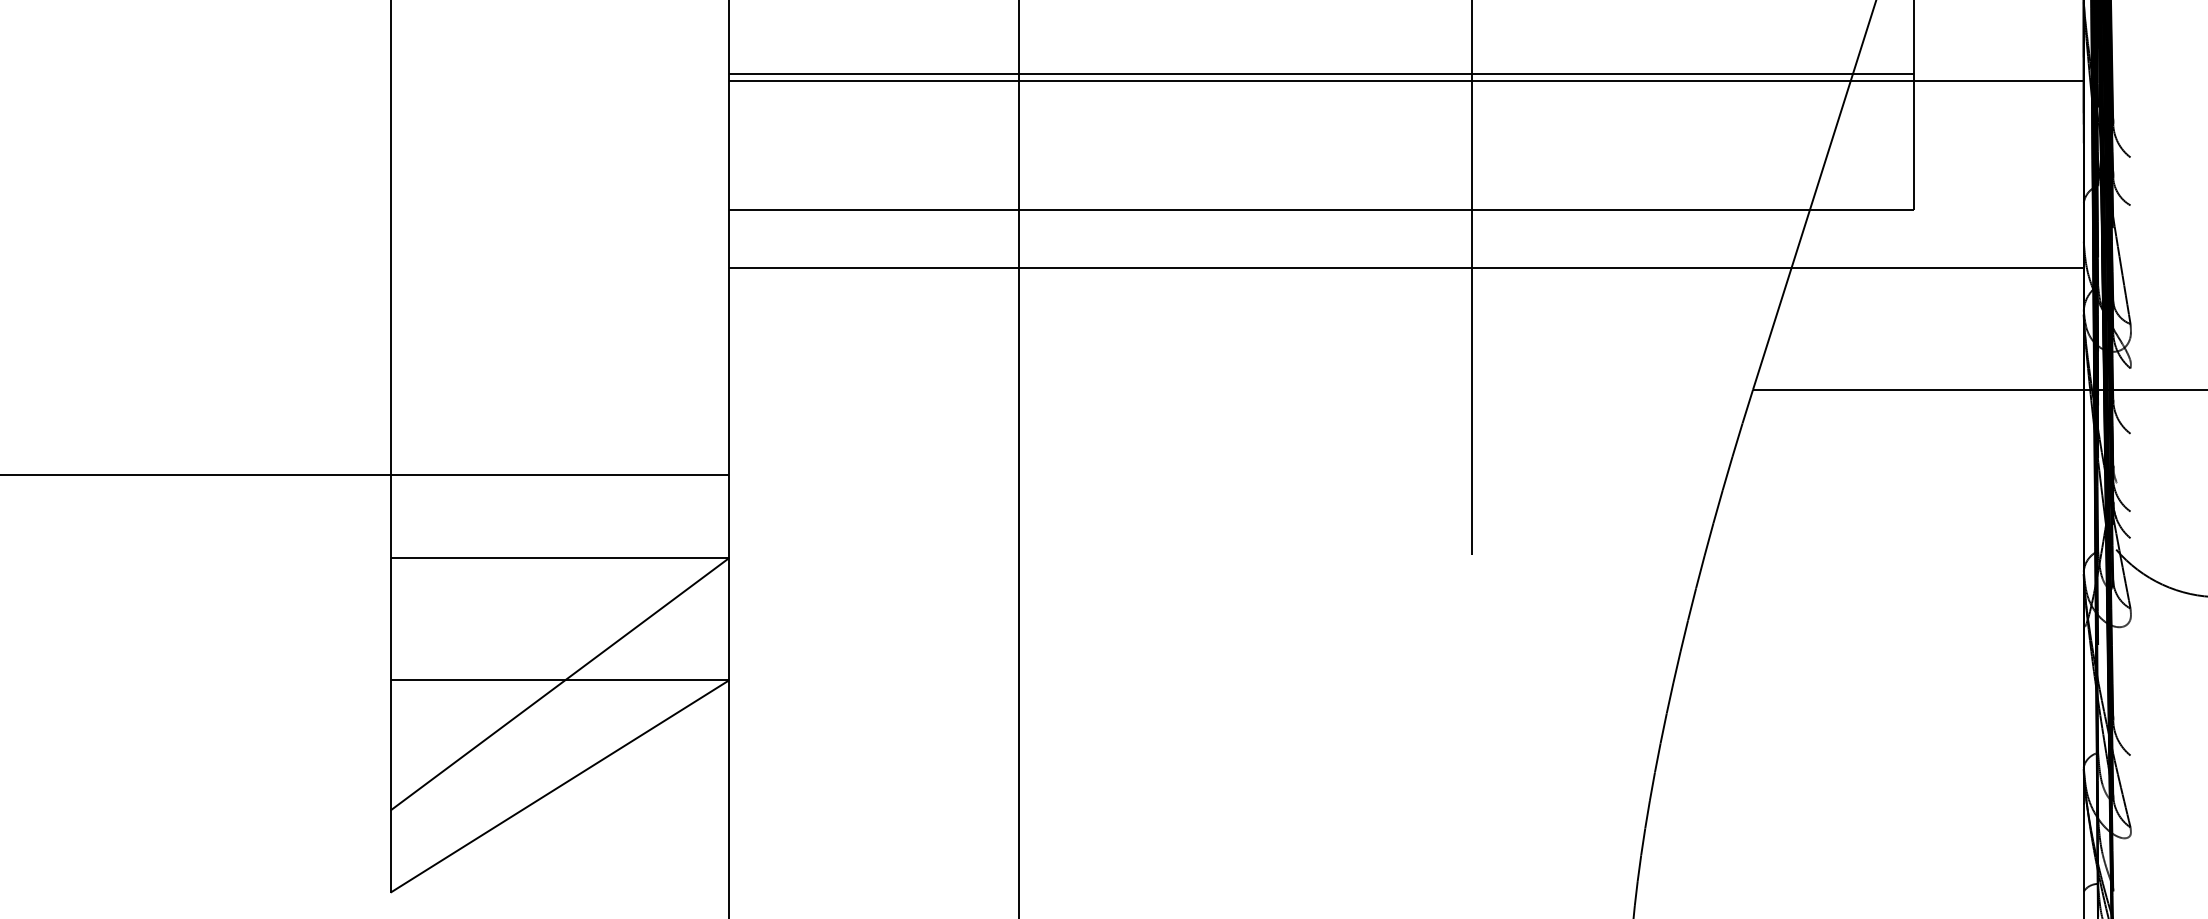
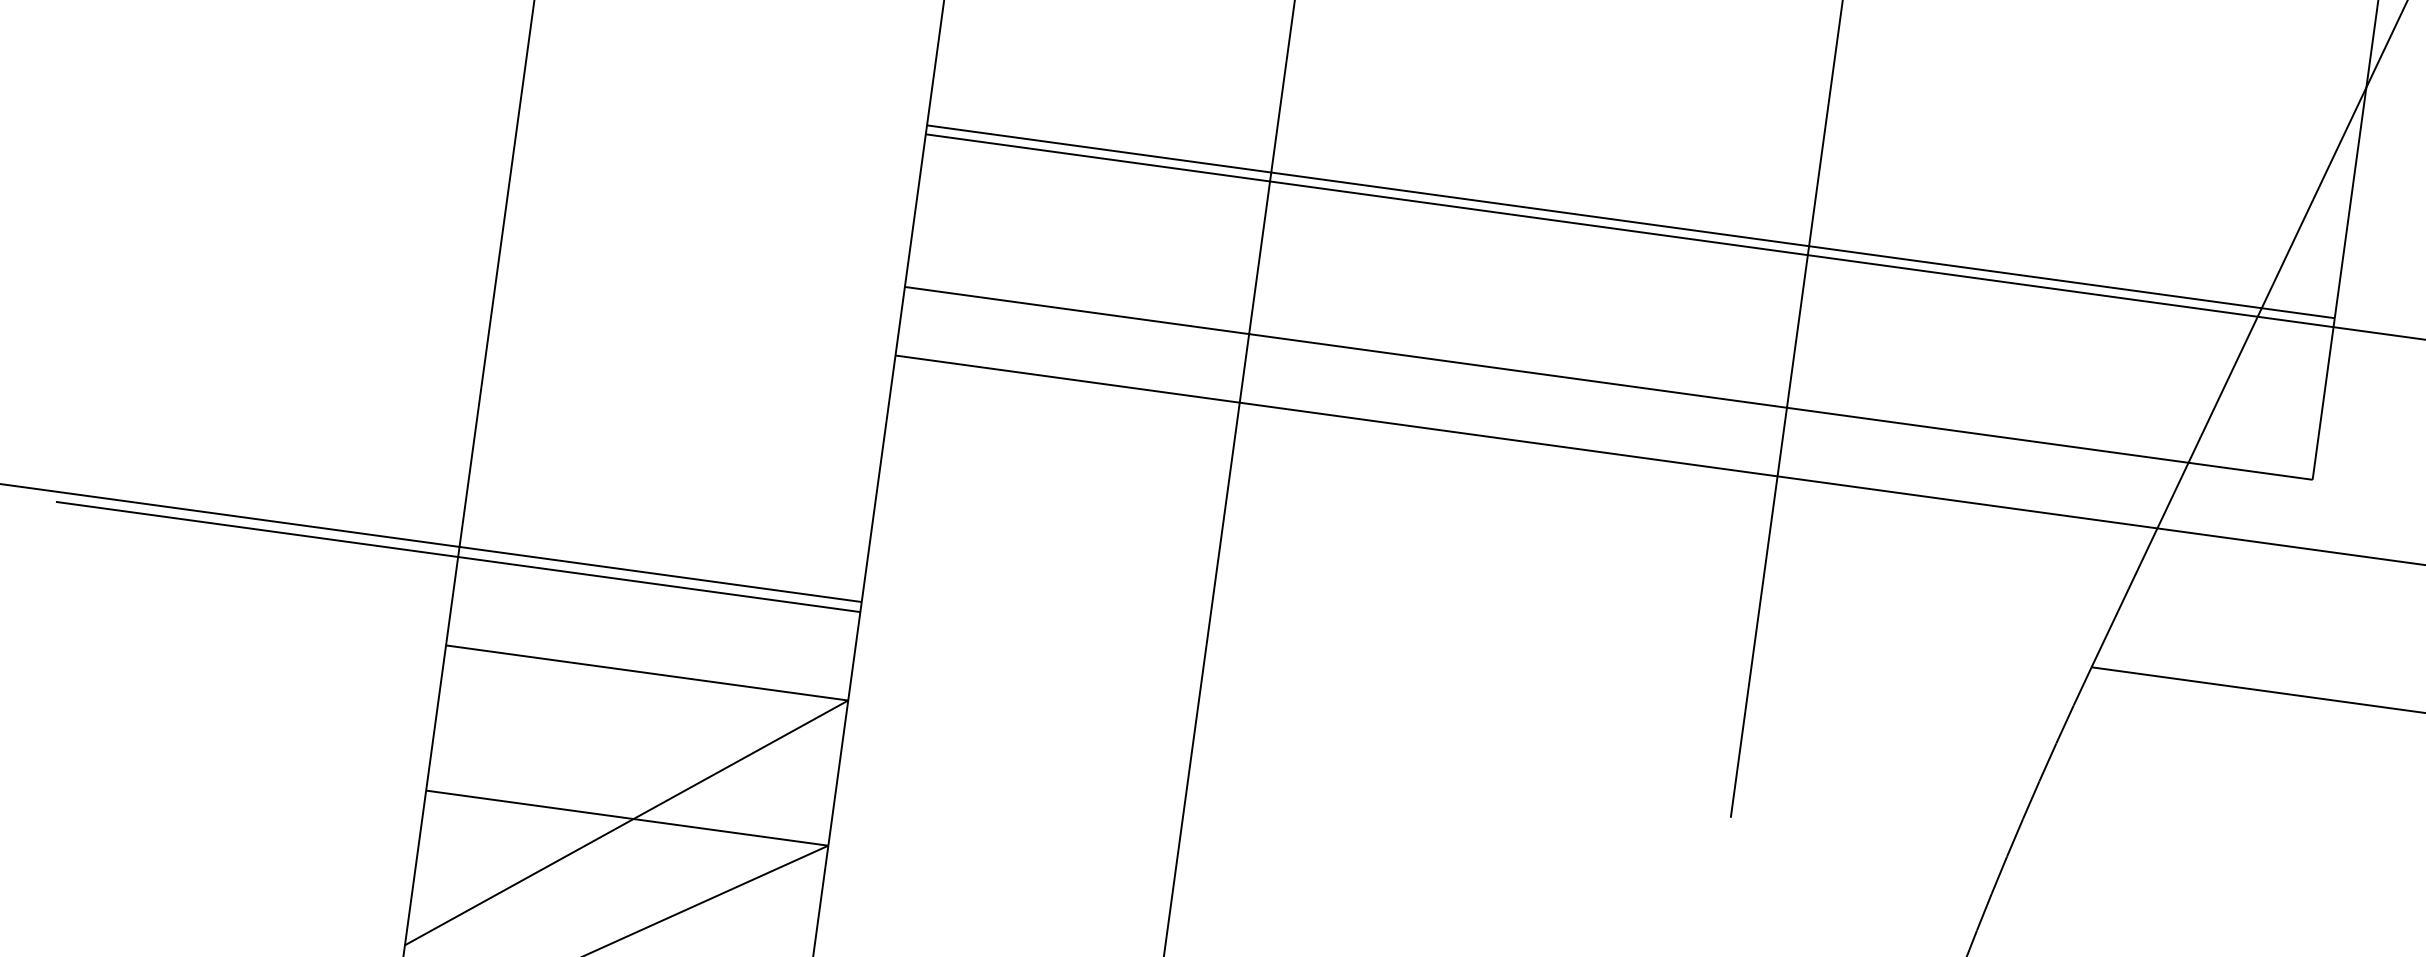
line: (390, 483) -> (458, 556), added

